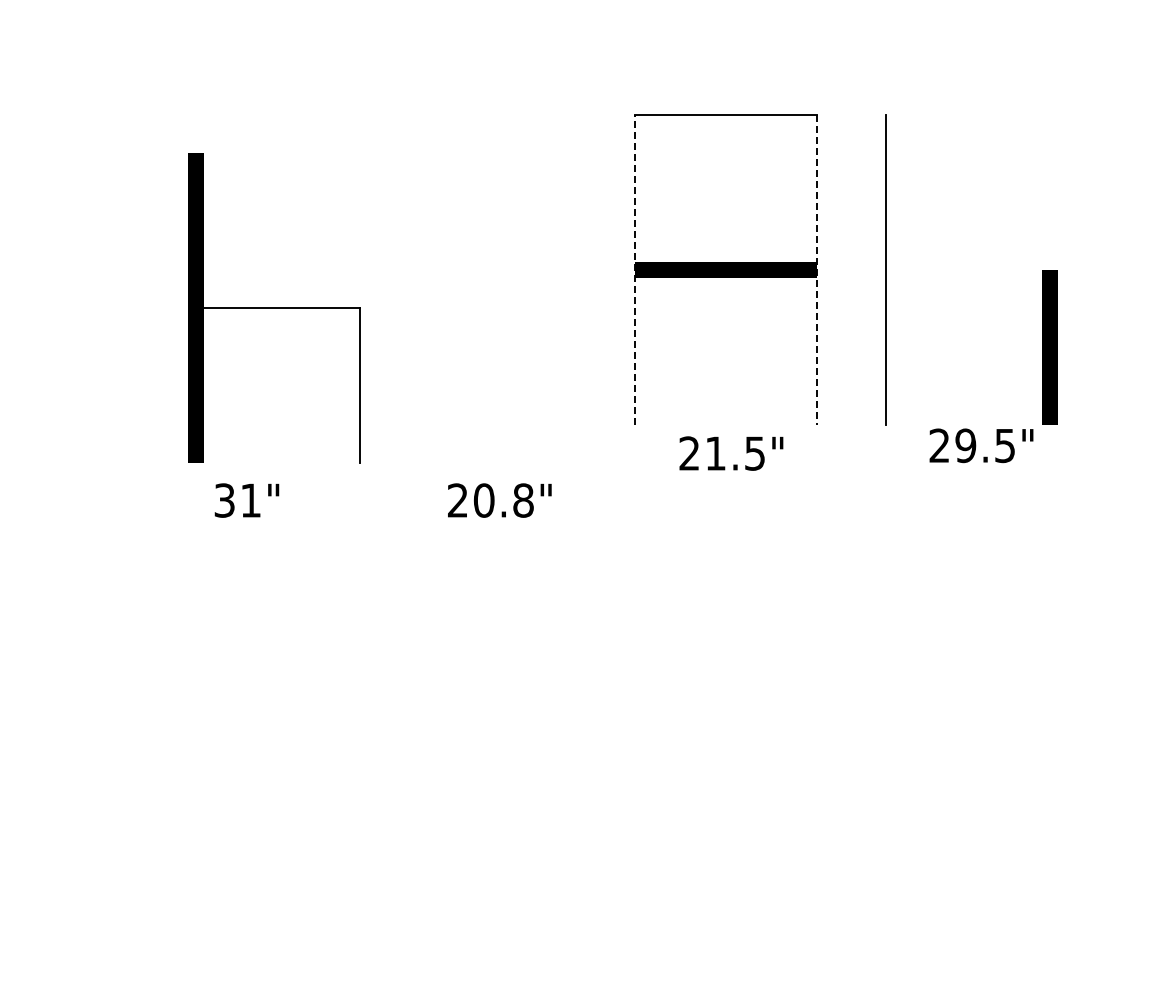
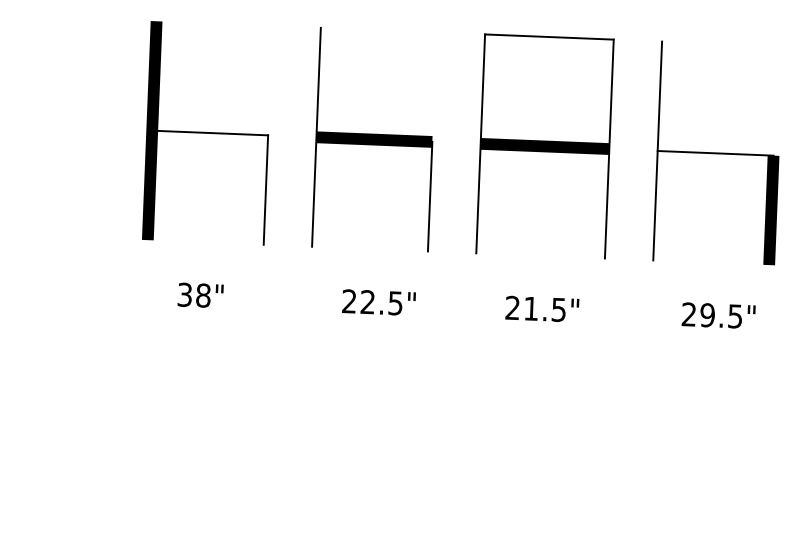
part: (483, 269) -> (374, 139), added
line: (634, 269) -> (480, 143), dashed -> solid
line: (817, 270) -> (609, 149), dashed -> solid
line: (967, 270) -> (715, 153), added
part: (274, 308) -> (207, 133), moved
text: (981, 445) -> (718, 315), moved
text: (731, 453) -> (542, 309), moved
text: (250, 500) -> (203, 295), 31" -> 38"
text: (503, 500) -> (381, 302), 20.8" -> 22.5"

